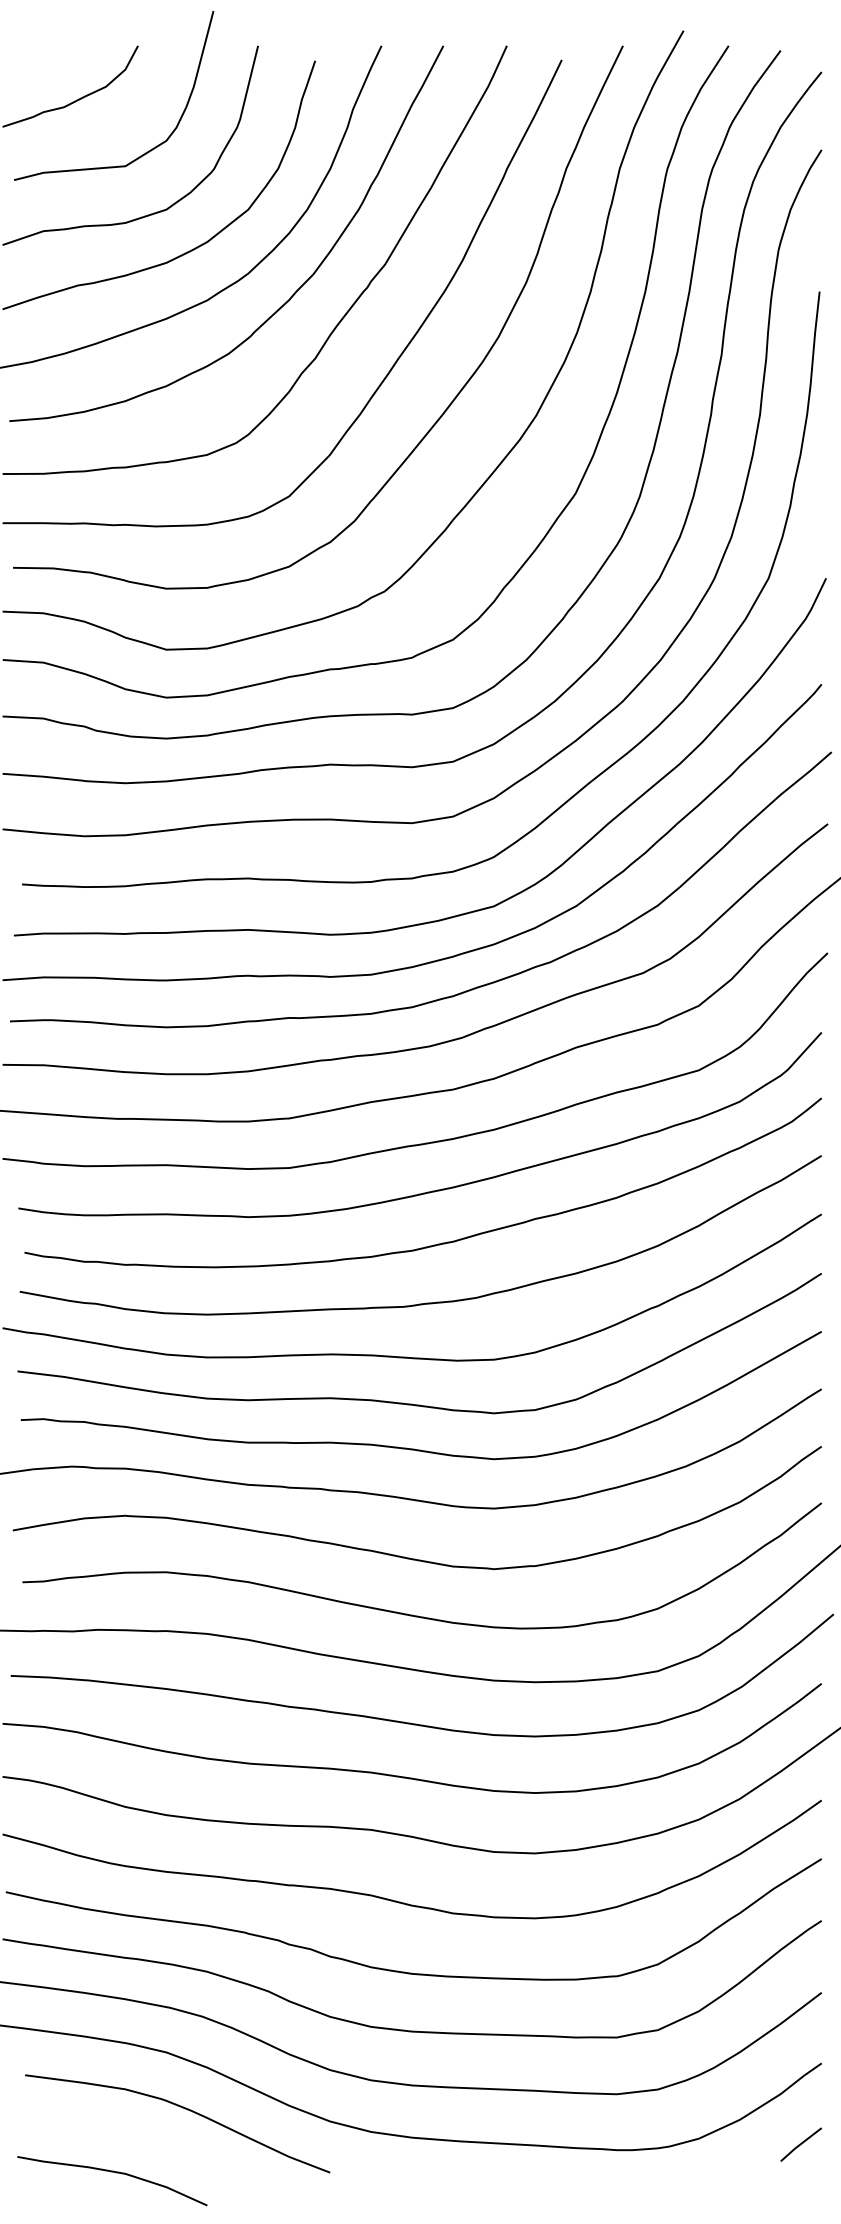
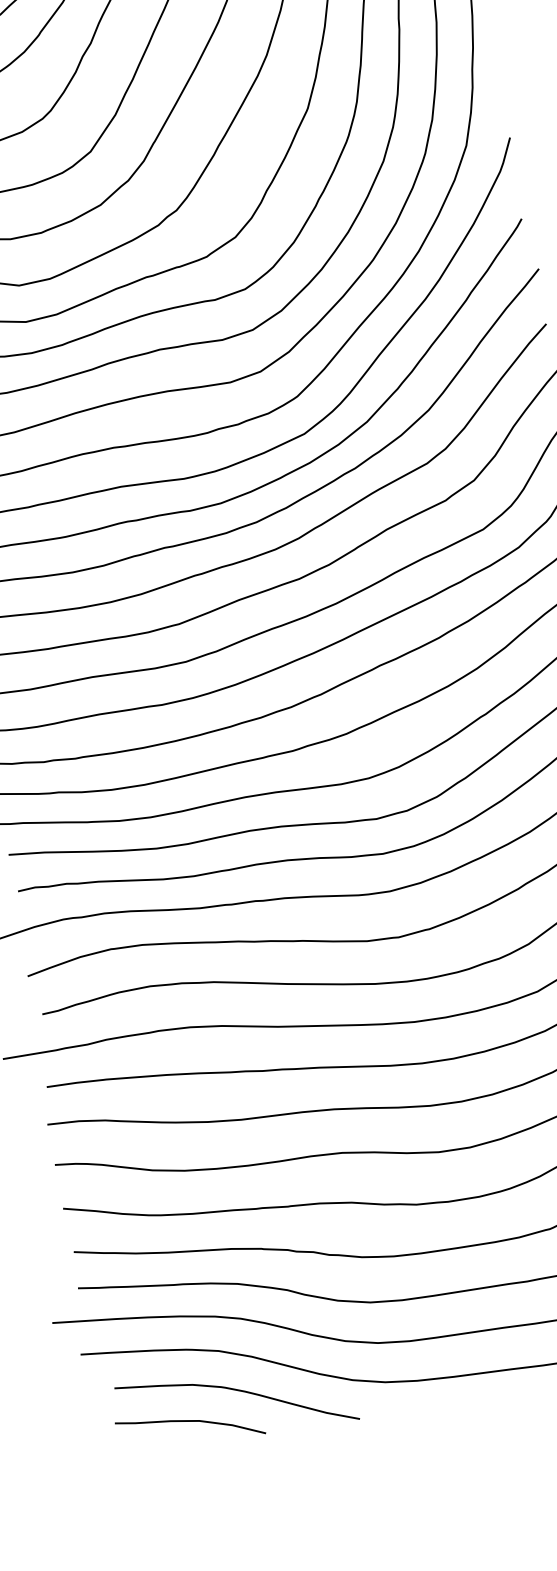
curve: (116, 2173) -> (192, 1421), moved

